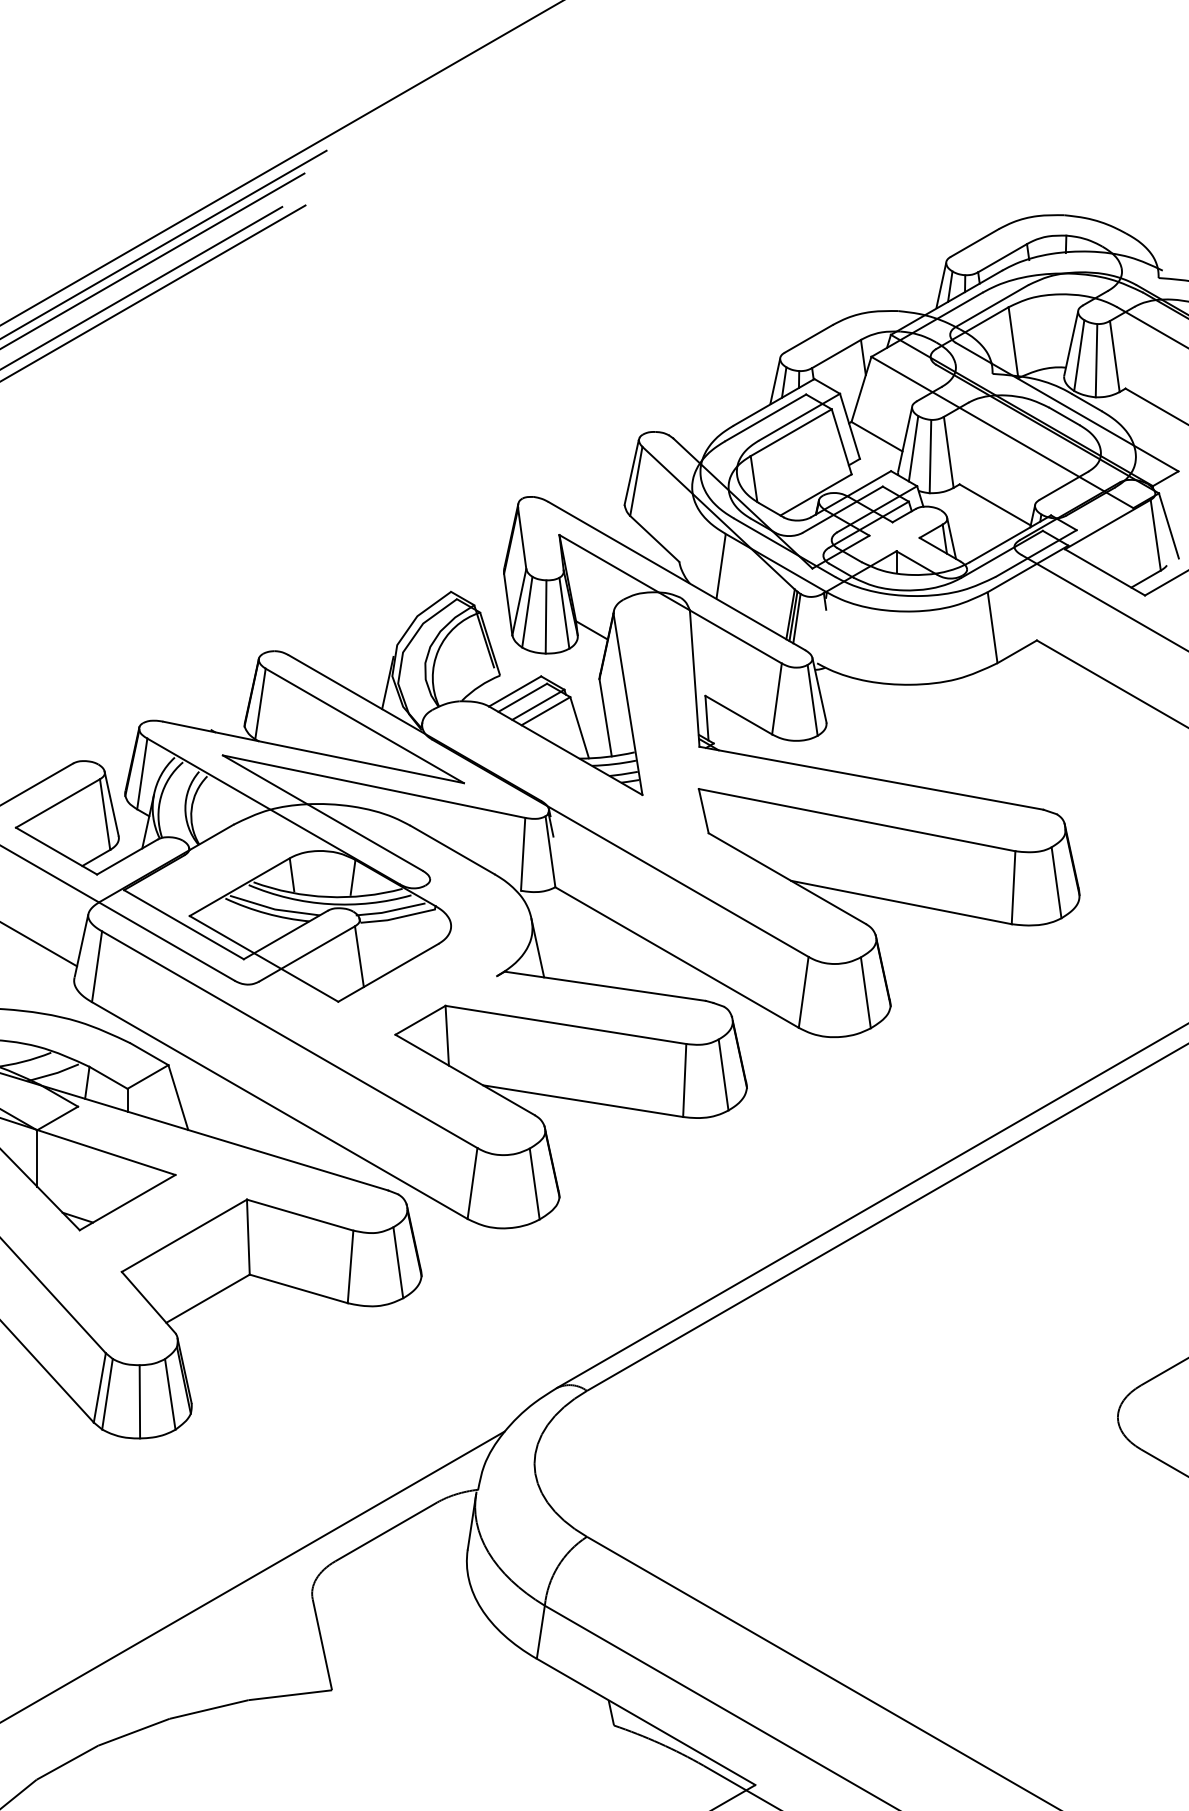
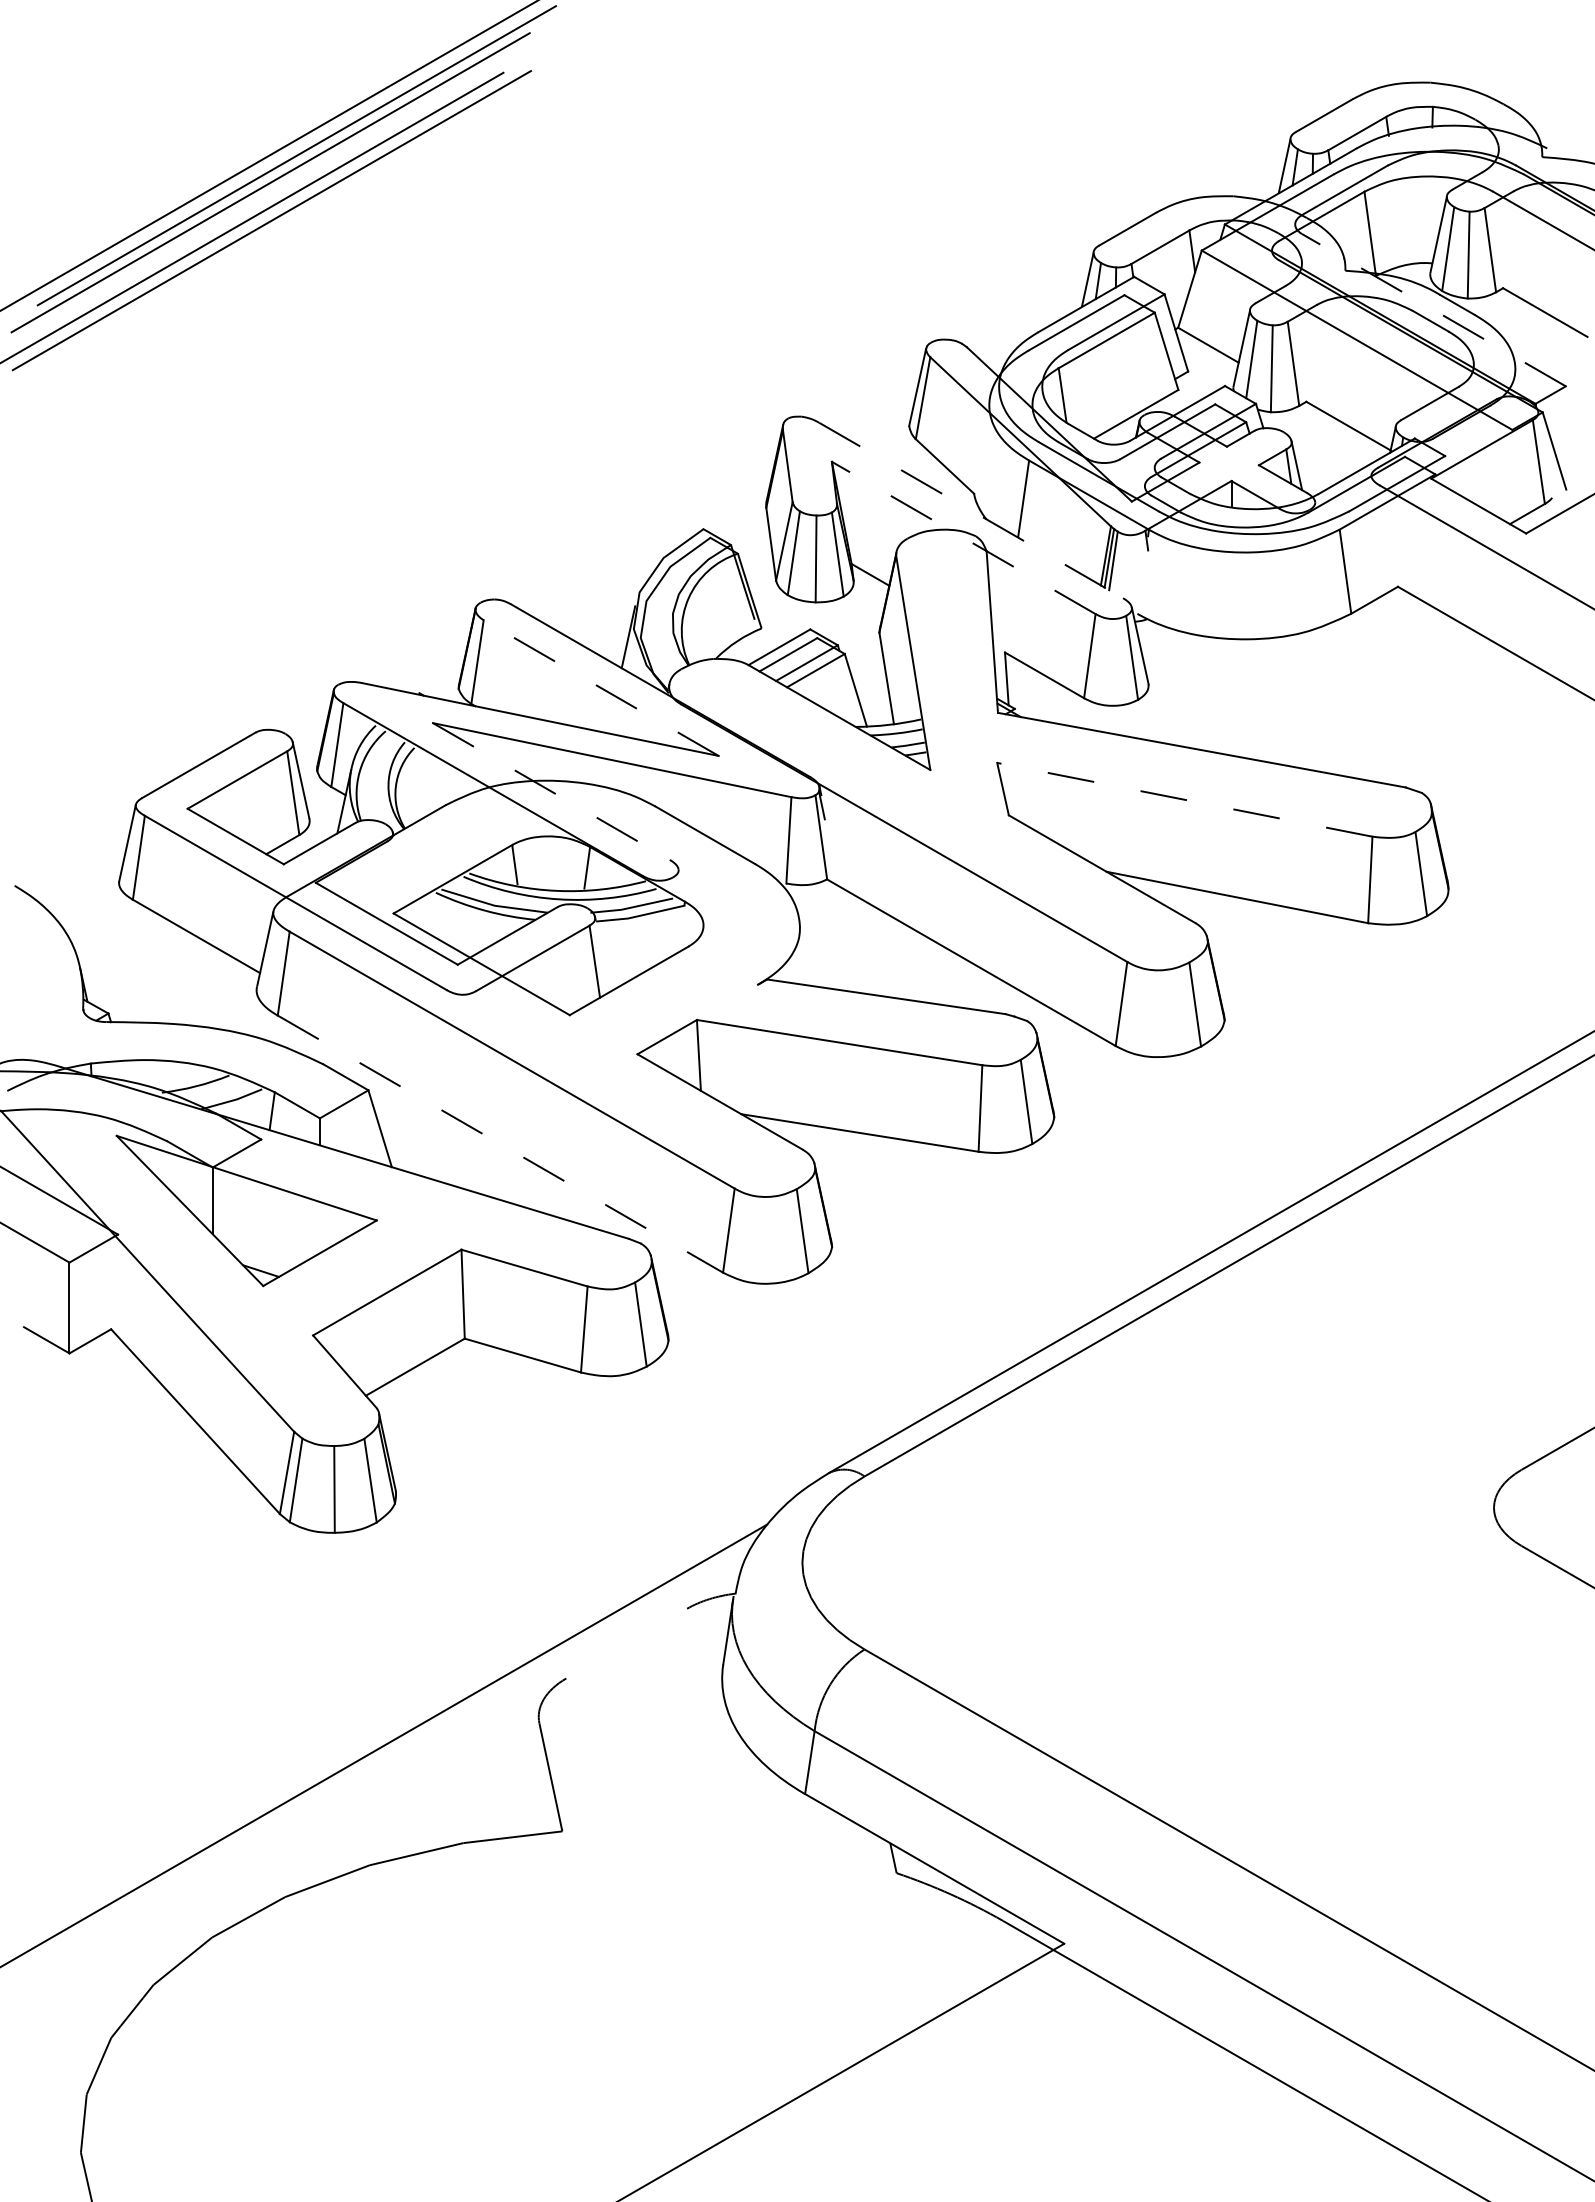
line: (1066, 406) -> (1433, 309), solid -> dashed
line: (677, 576) -> (971, 510), solid -> dashed
line: (670, 598) -> (963, 537), solid -> dashed
line: (365, 726) -> (601, 688), solid -> dashed
line: (322, 813) -> (551, 791), solid -> dashed
line: (856, 819) -> (1184, 799), solid -> dashed
line: (537, 948) -> (805, 951), removed
line: (279, 1110) -> (500, 1144), solid -> dashed
line: (386, 1531) -> (626, 1643), removed

